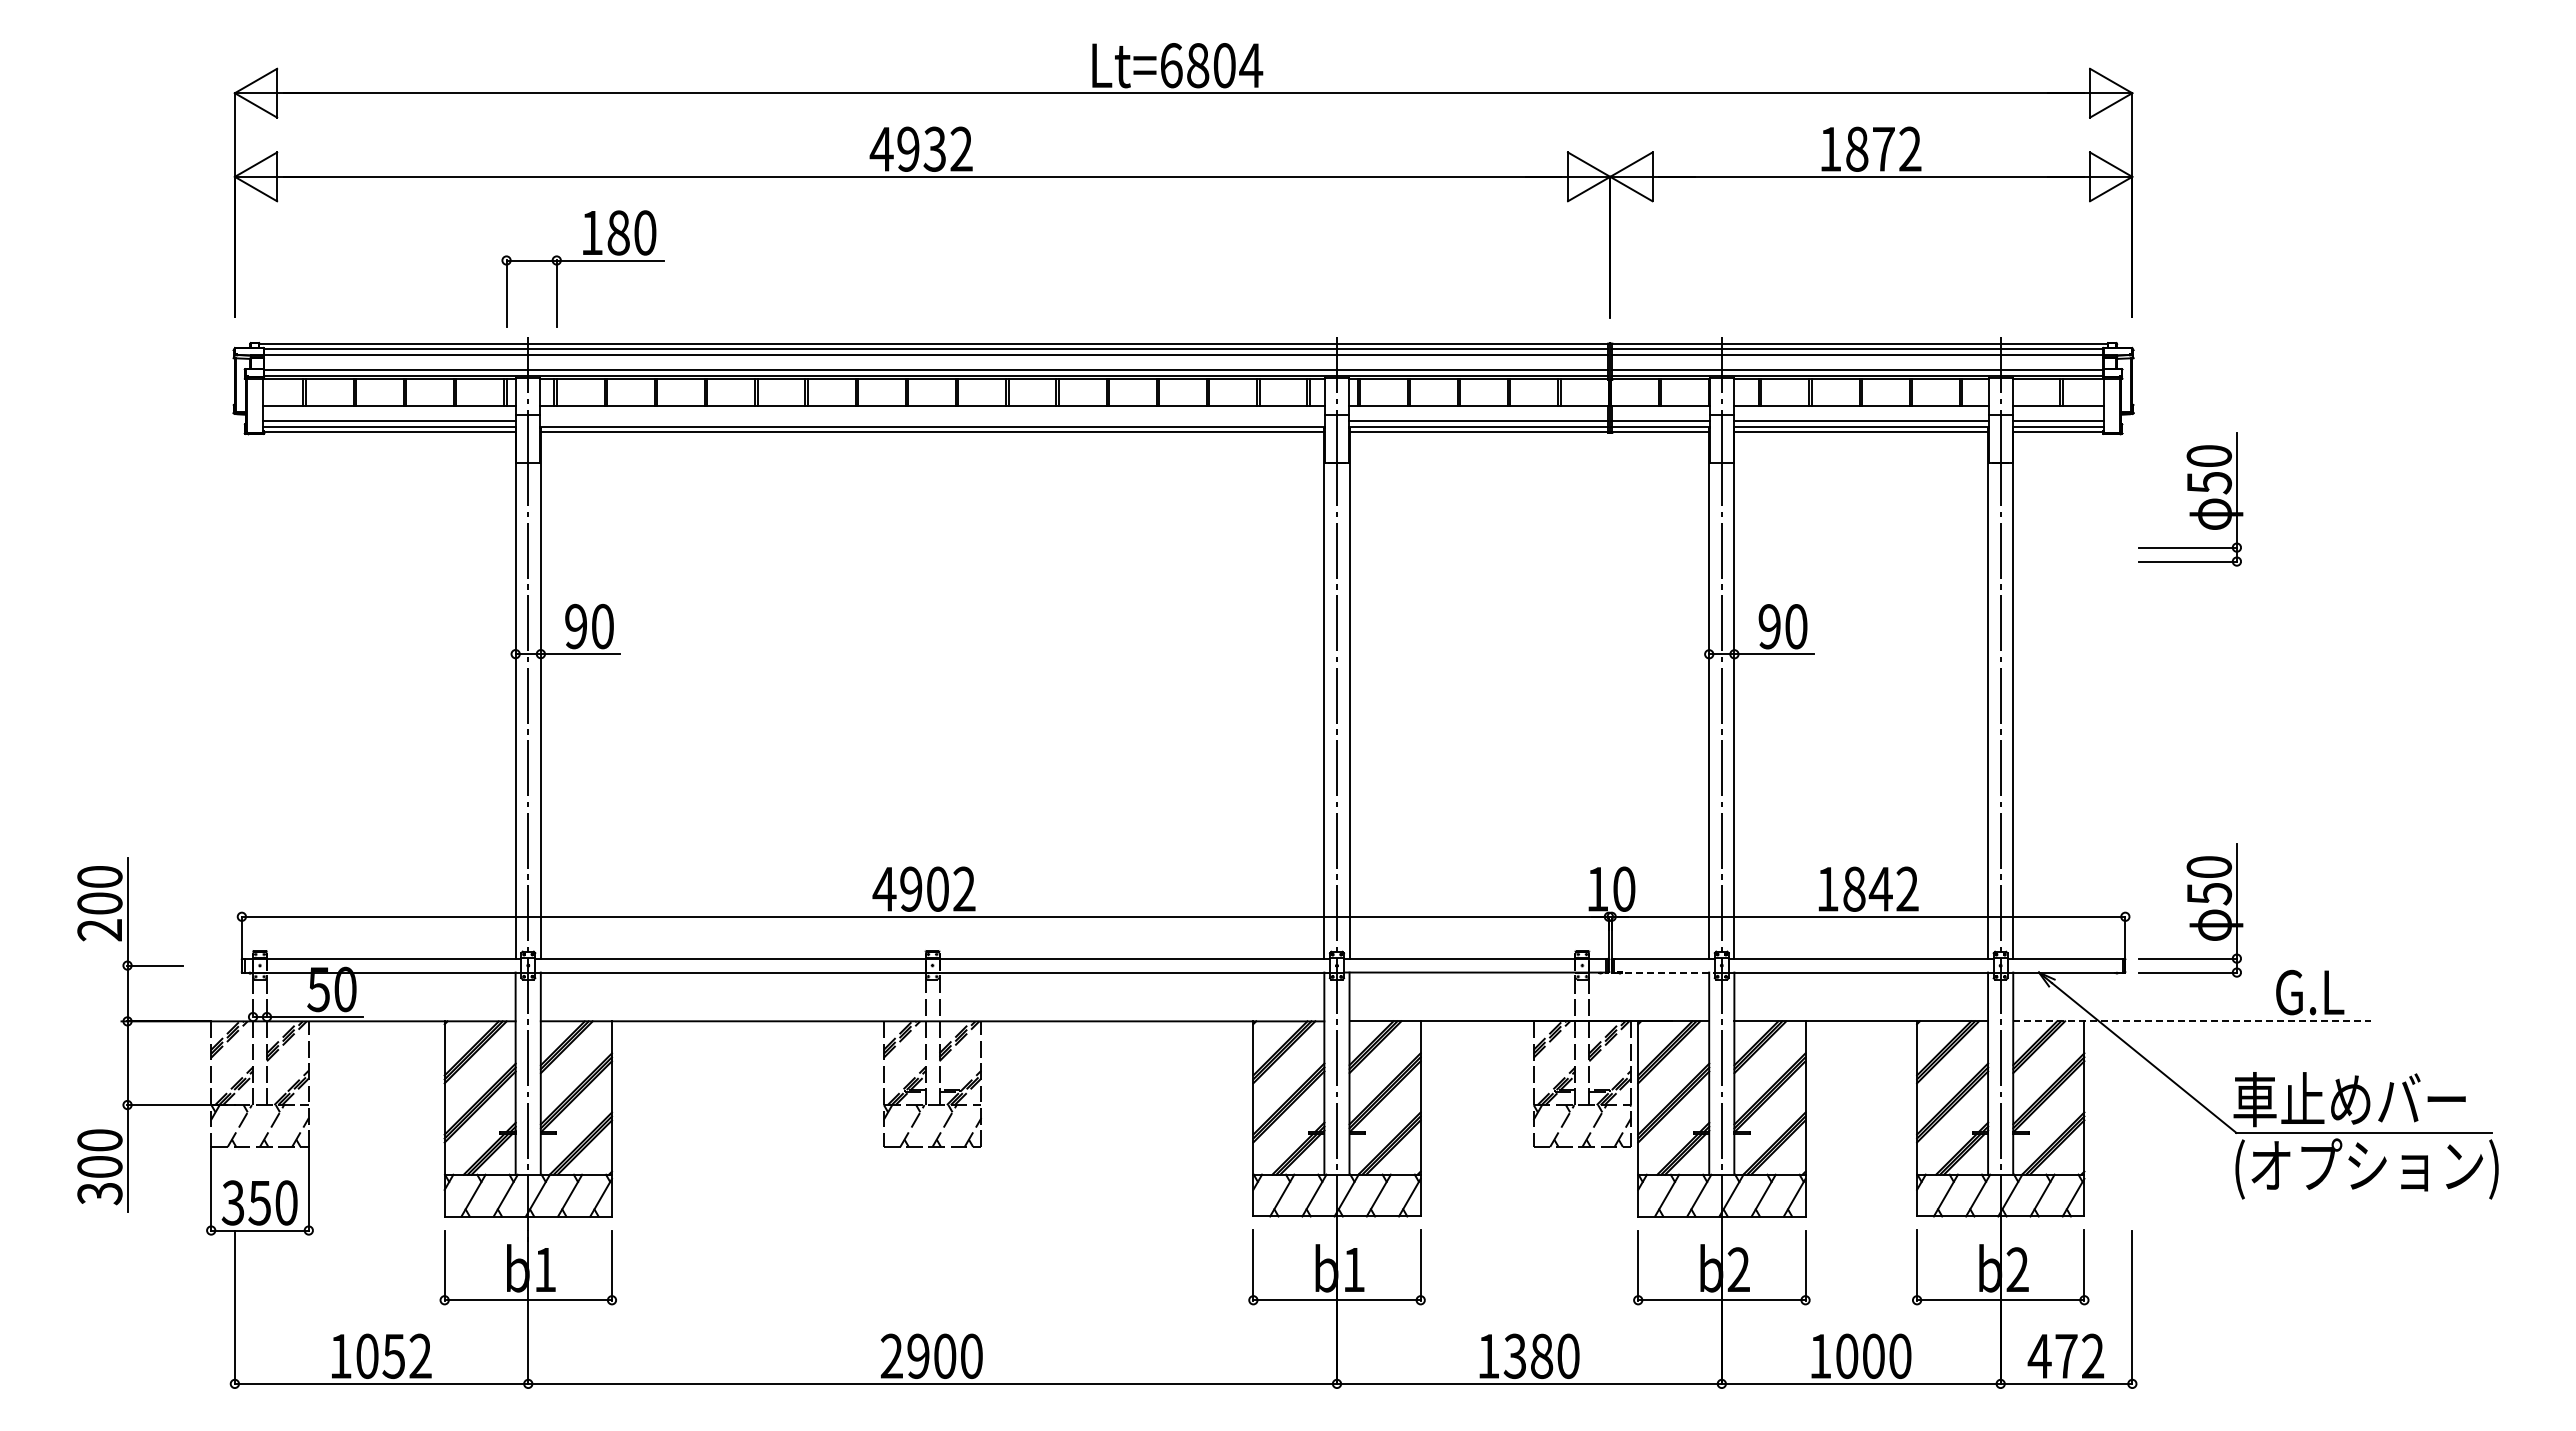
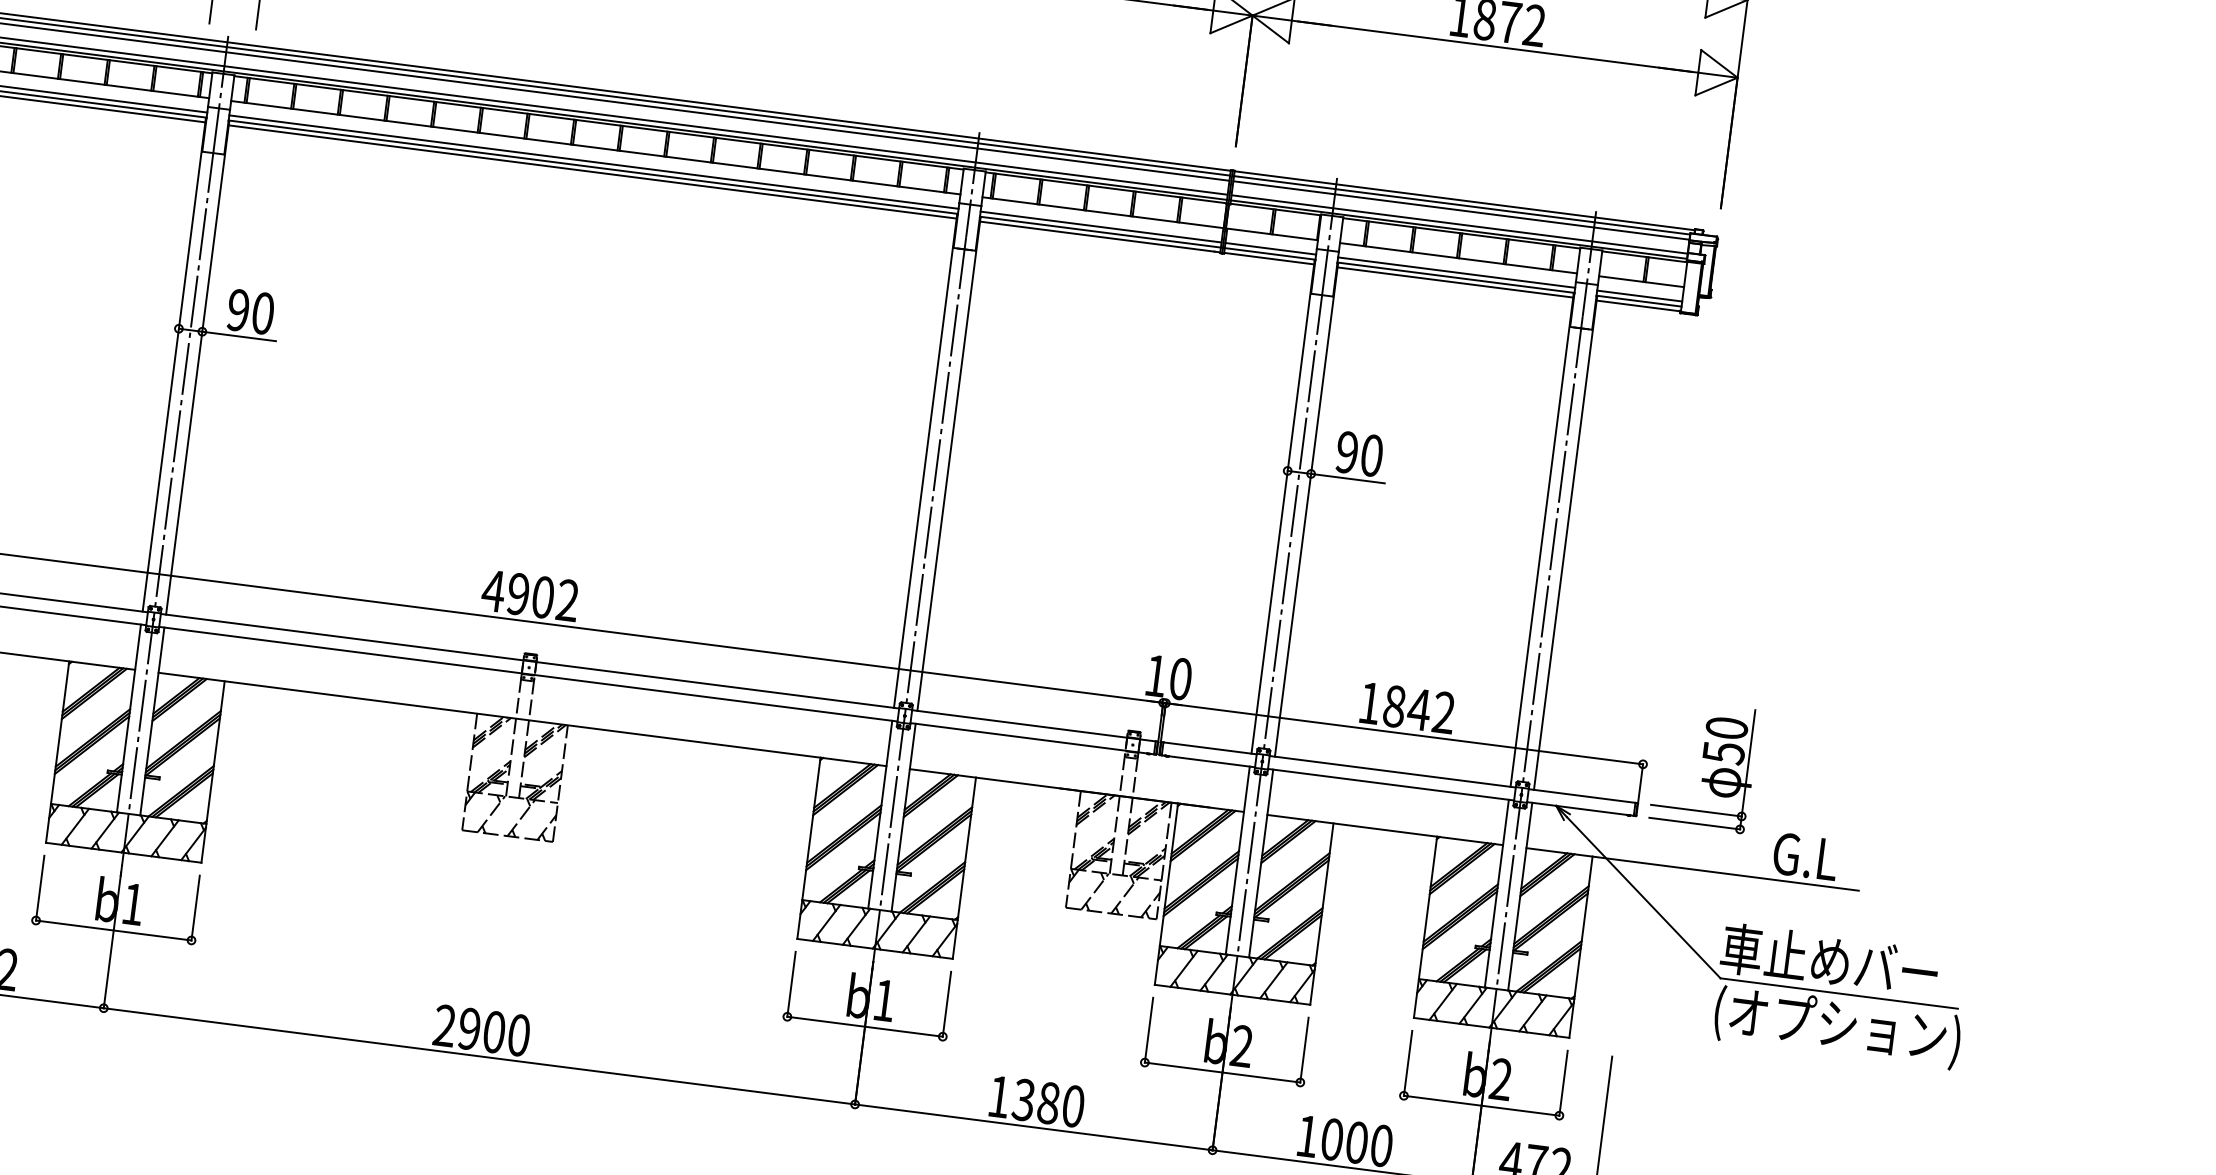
line: (932, 421) -> (593, 162), added
part: (2193, 491) -> (1756, 377), removed
line: (1665, 972) -> (1209, 761), dashed -> solid
line: (2192, 1021) -> (1692, 869), dashed -> solid

